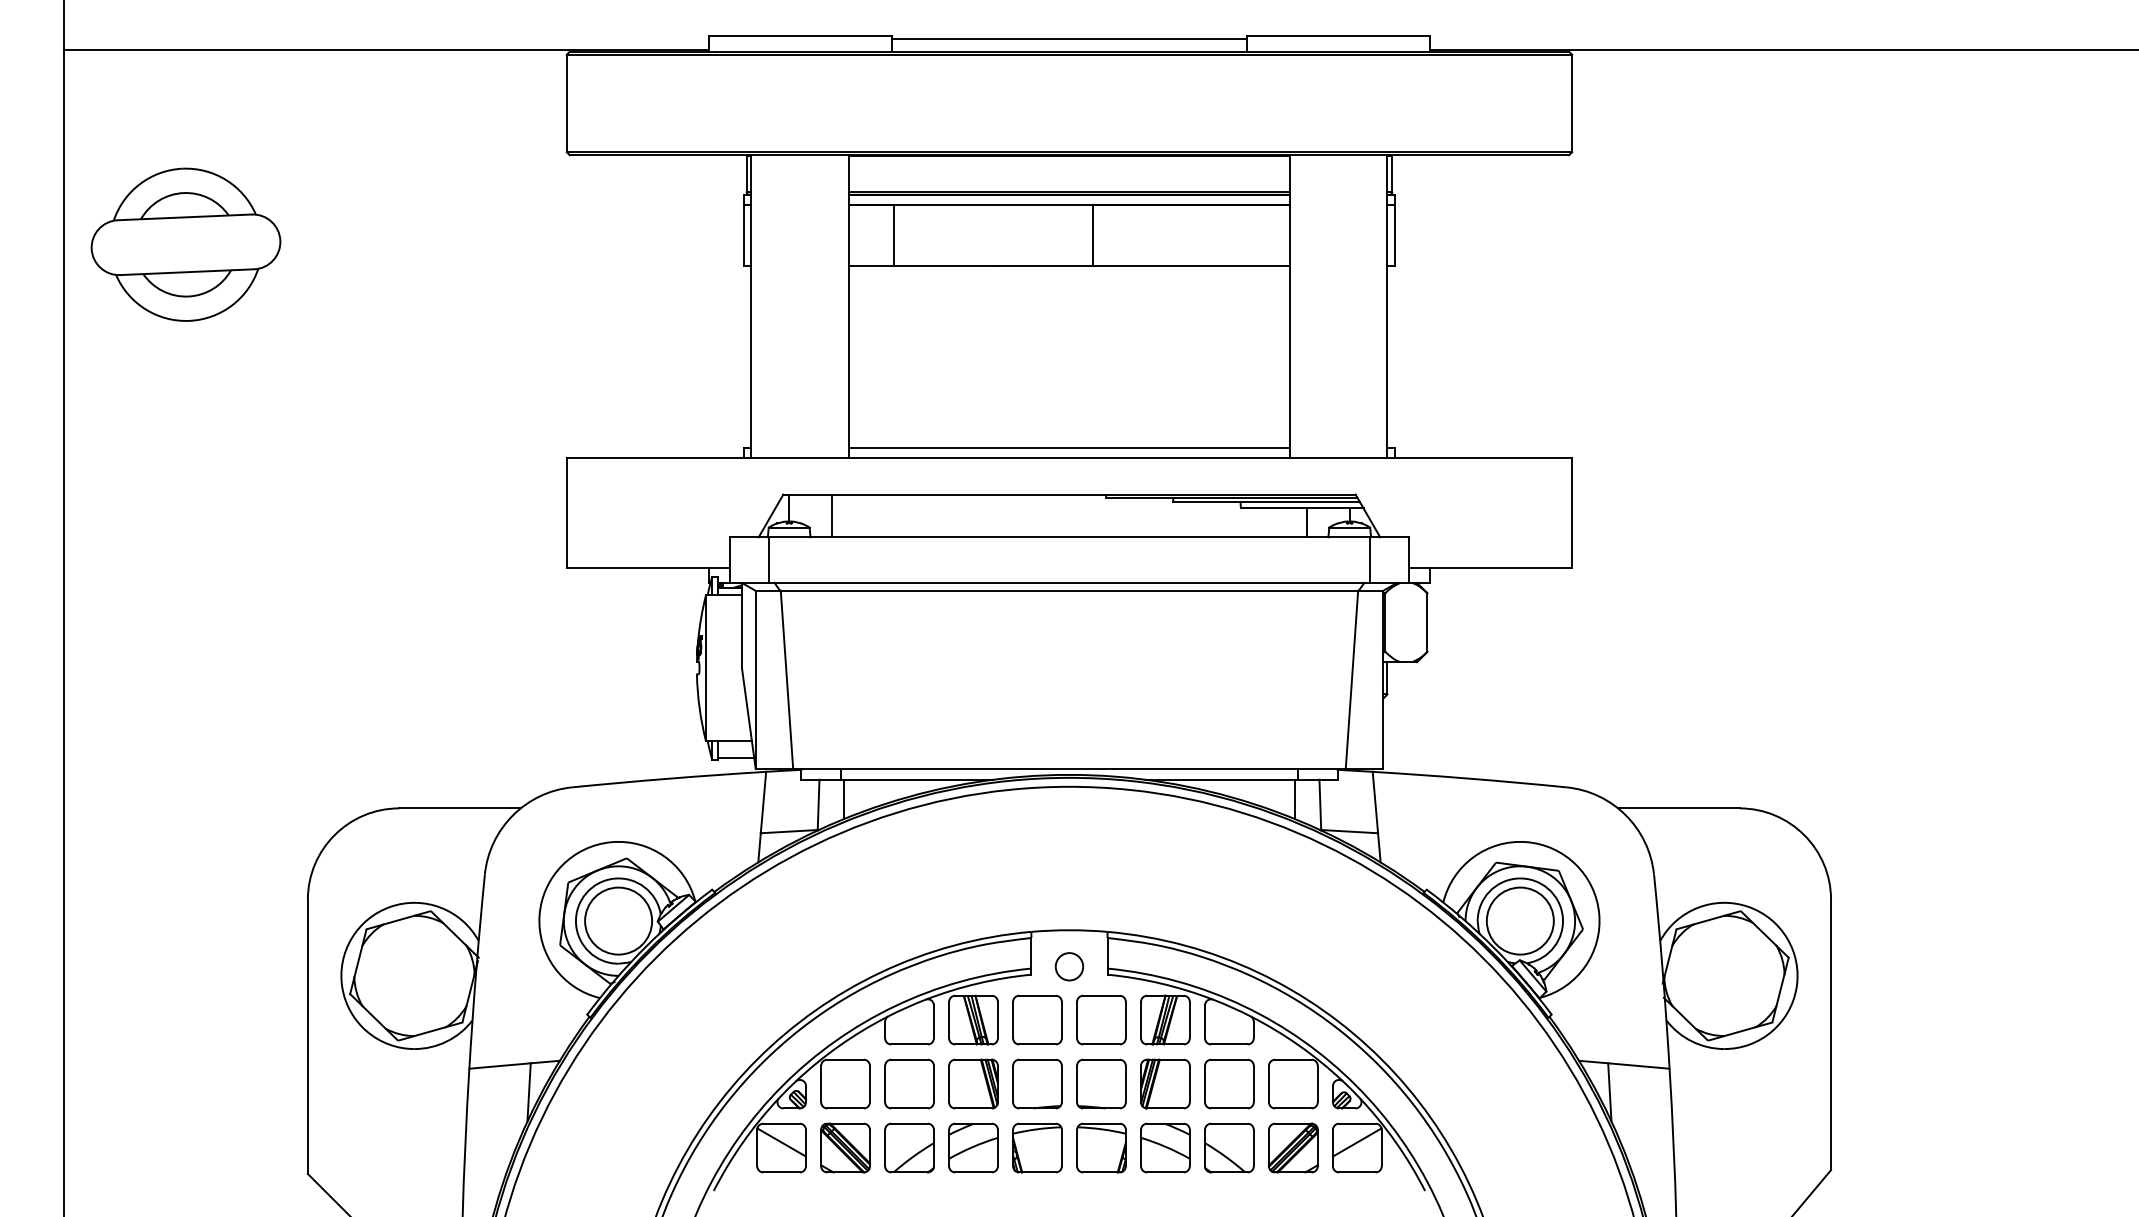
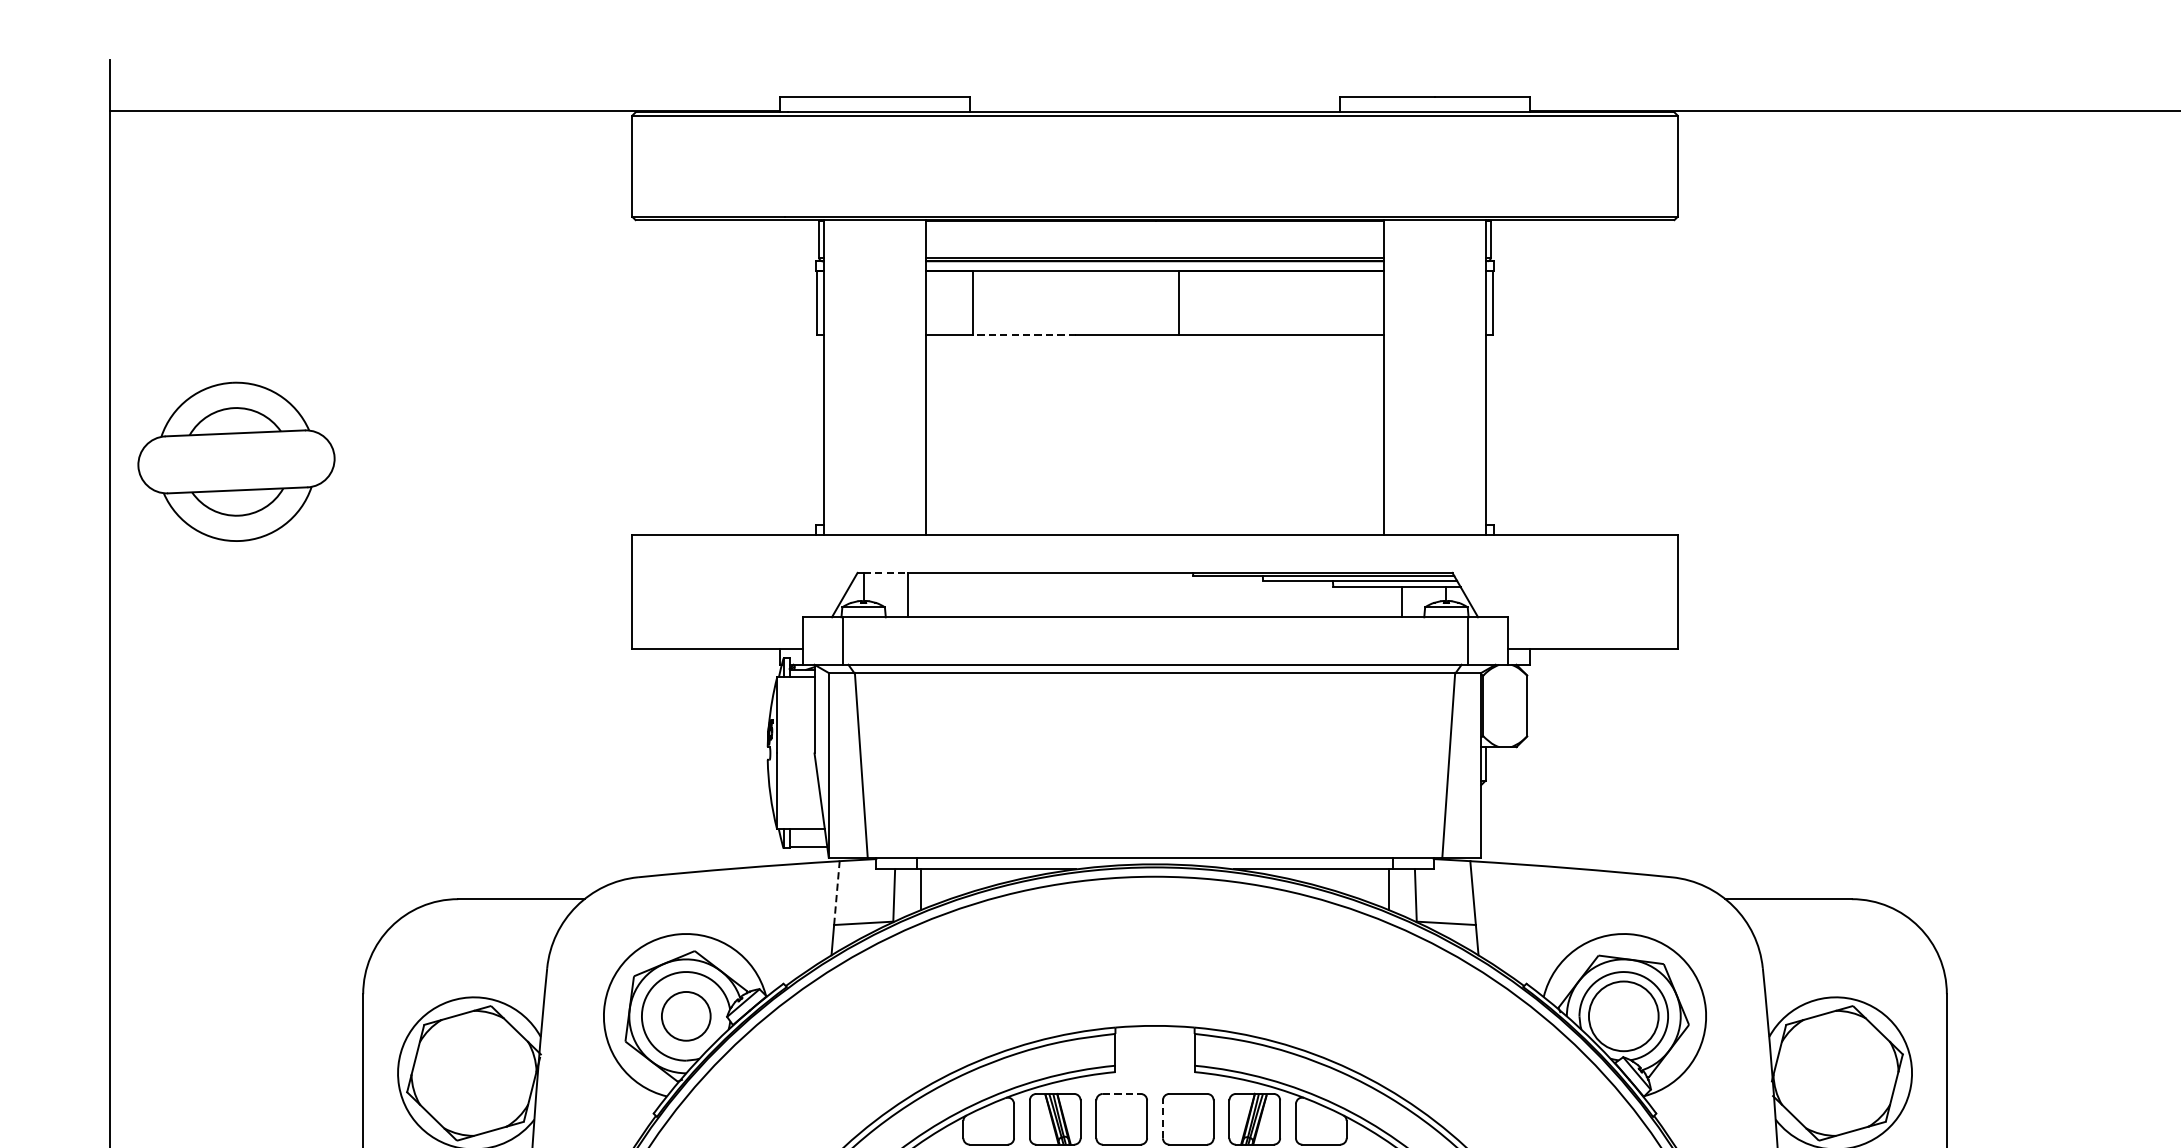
line: (1069, 39) -> (1155, 99), removed
part: (185, 244) -> (235, 461), moved
line: (943, 265) -> (1024, 334), solid -> dashed
line: (1068, 448) -> (1154, 524), removed
line: (811, 494) -> (886, 572), solid -> dashed
line: (763, 802) -> (836, 893), solid -> dashed
circle: (618, 920) -> (686, 1015), size x0.7
part: (1069, 966) -> (1155, 1063), removed
line: (1037, 995) -> (1121, 1093), solid -> dashed
line: (1077, 1019) -> (1163, 1118), solid -> dashed

